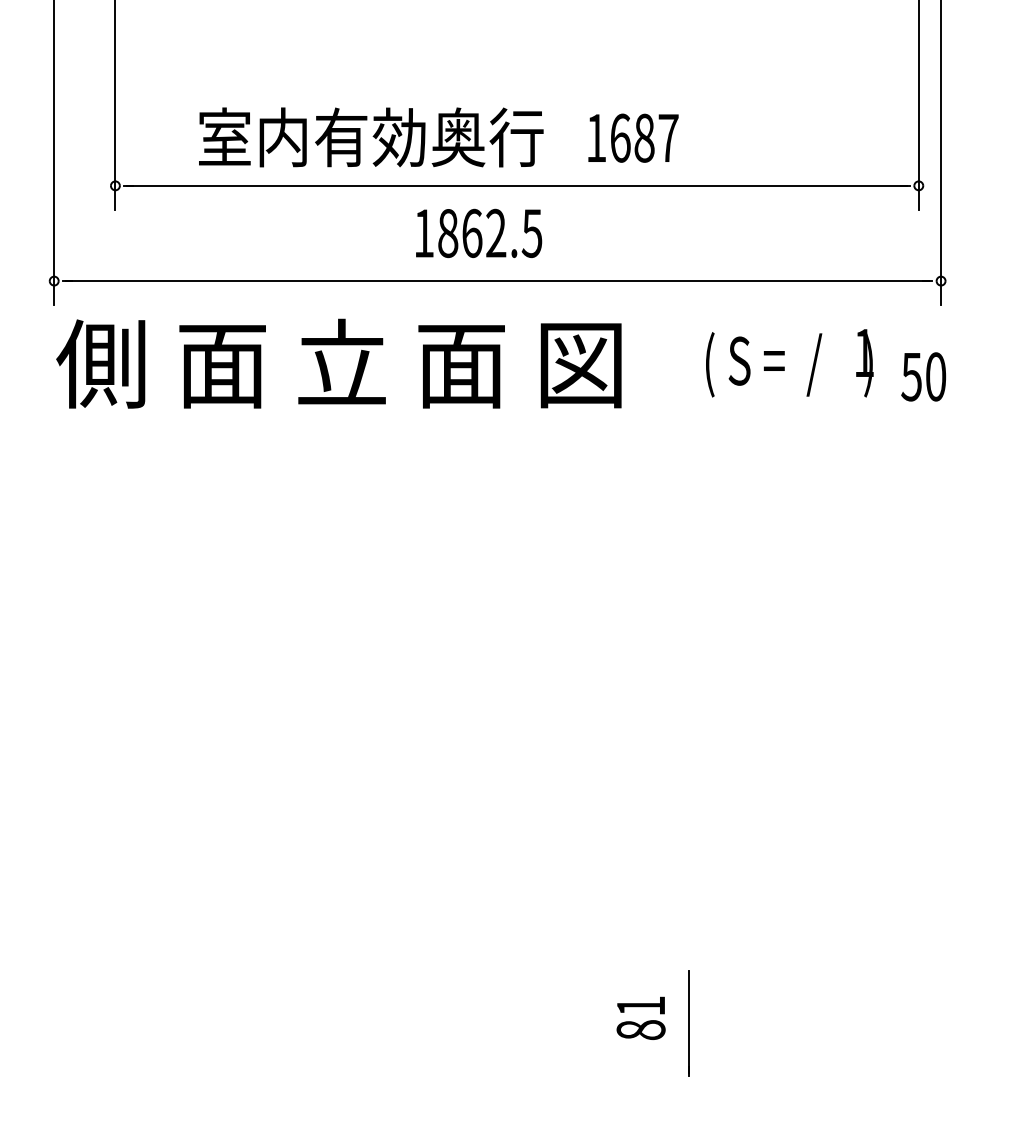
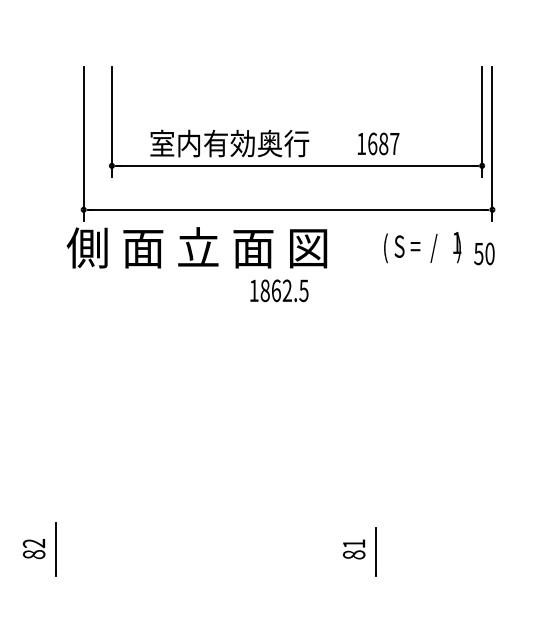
text: (633, 137) -> (378, 143), moved
text: (479, 232) -> (279, 290), moved
text: (338, 362) -> (196, 247), moved

